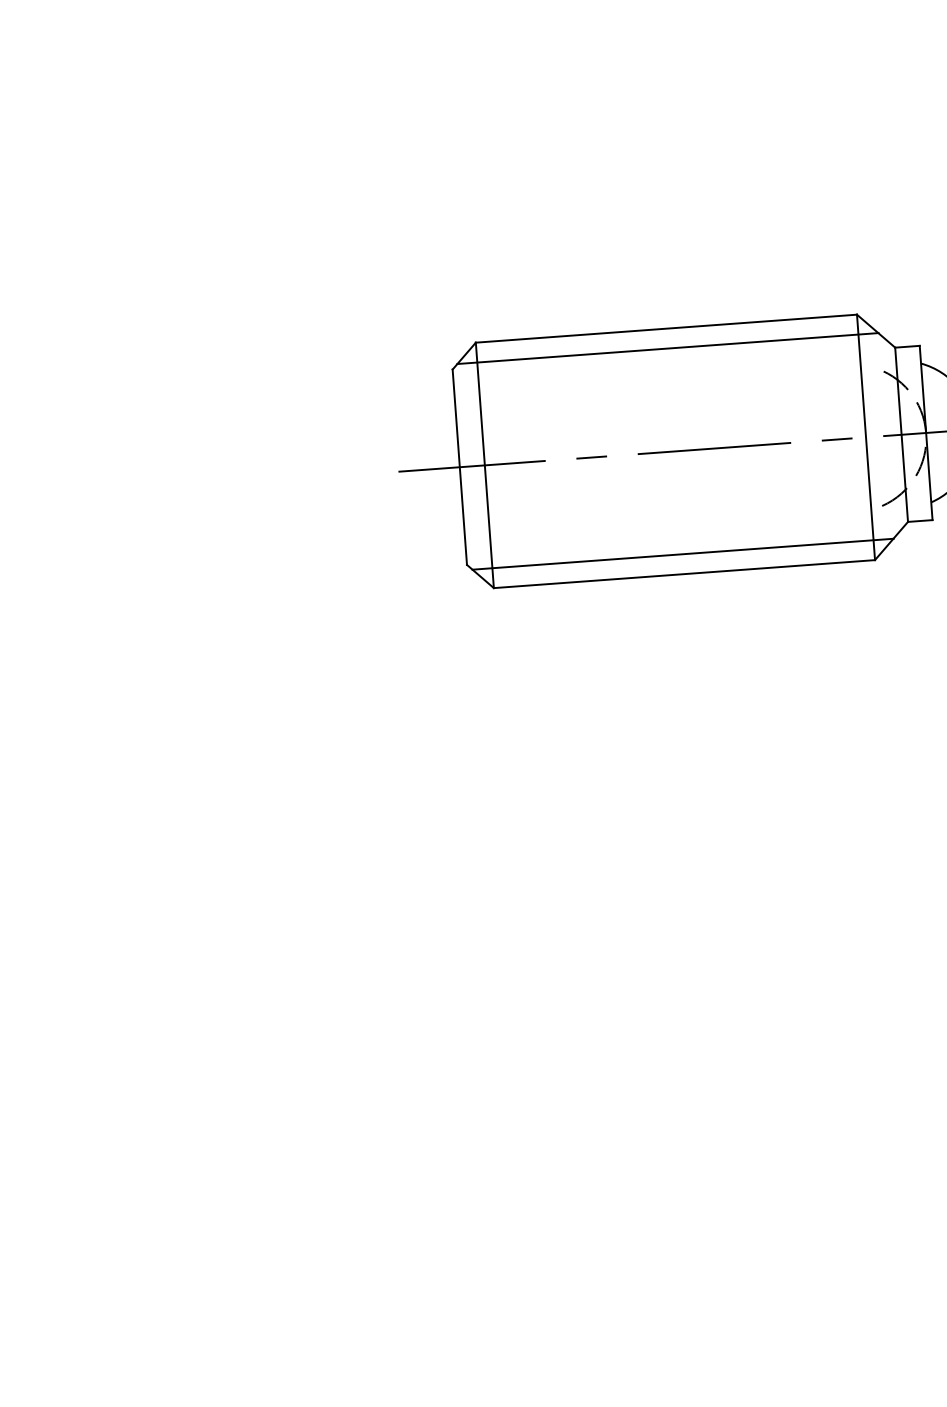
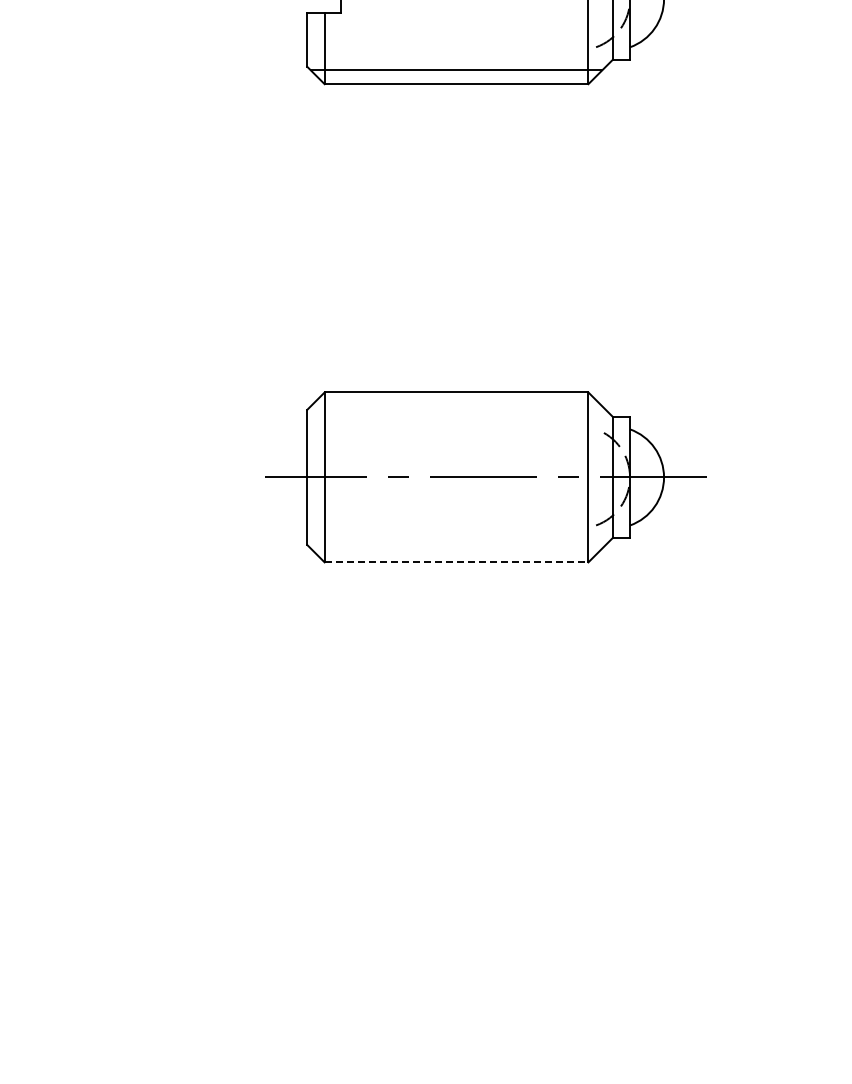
line: (667, 348) -> (456, 406), removed
line: (682, 554) -> (456, 548), removed
line: (684, 574) -> (456, 562), solid -> dashed

